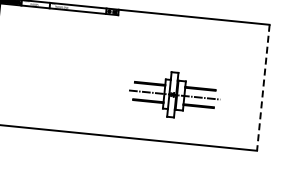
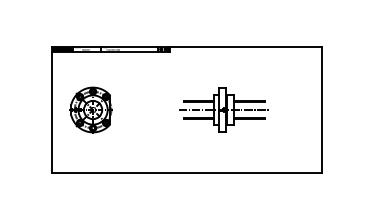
part: (33, 64) -> (90, 109), added
line: (263, 88) -> (322, 110), dashed -> solid
part: (173, 94) -> (223, 109), moved

